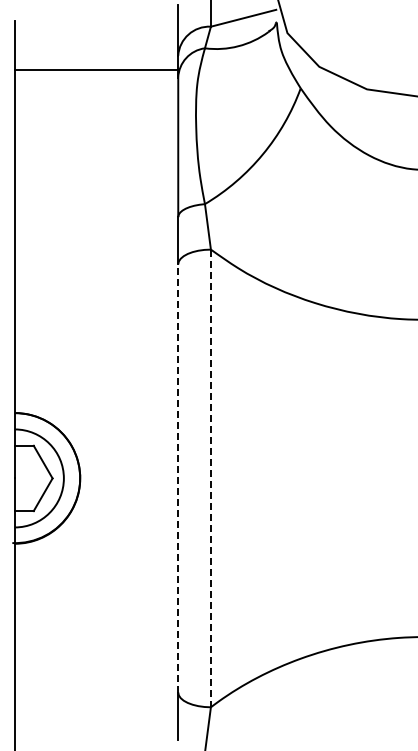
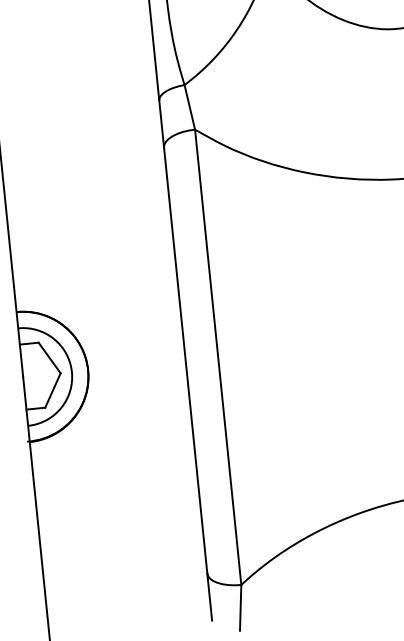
line: (178, 477) -> (185, 359), dashed -> solid
line: (210, 478) -> (217, 357), dashed -> solid

